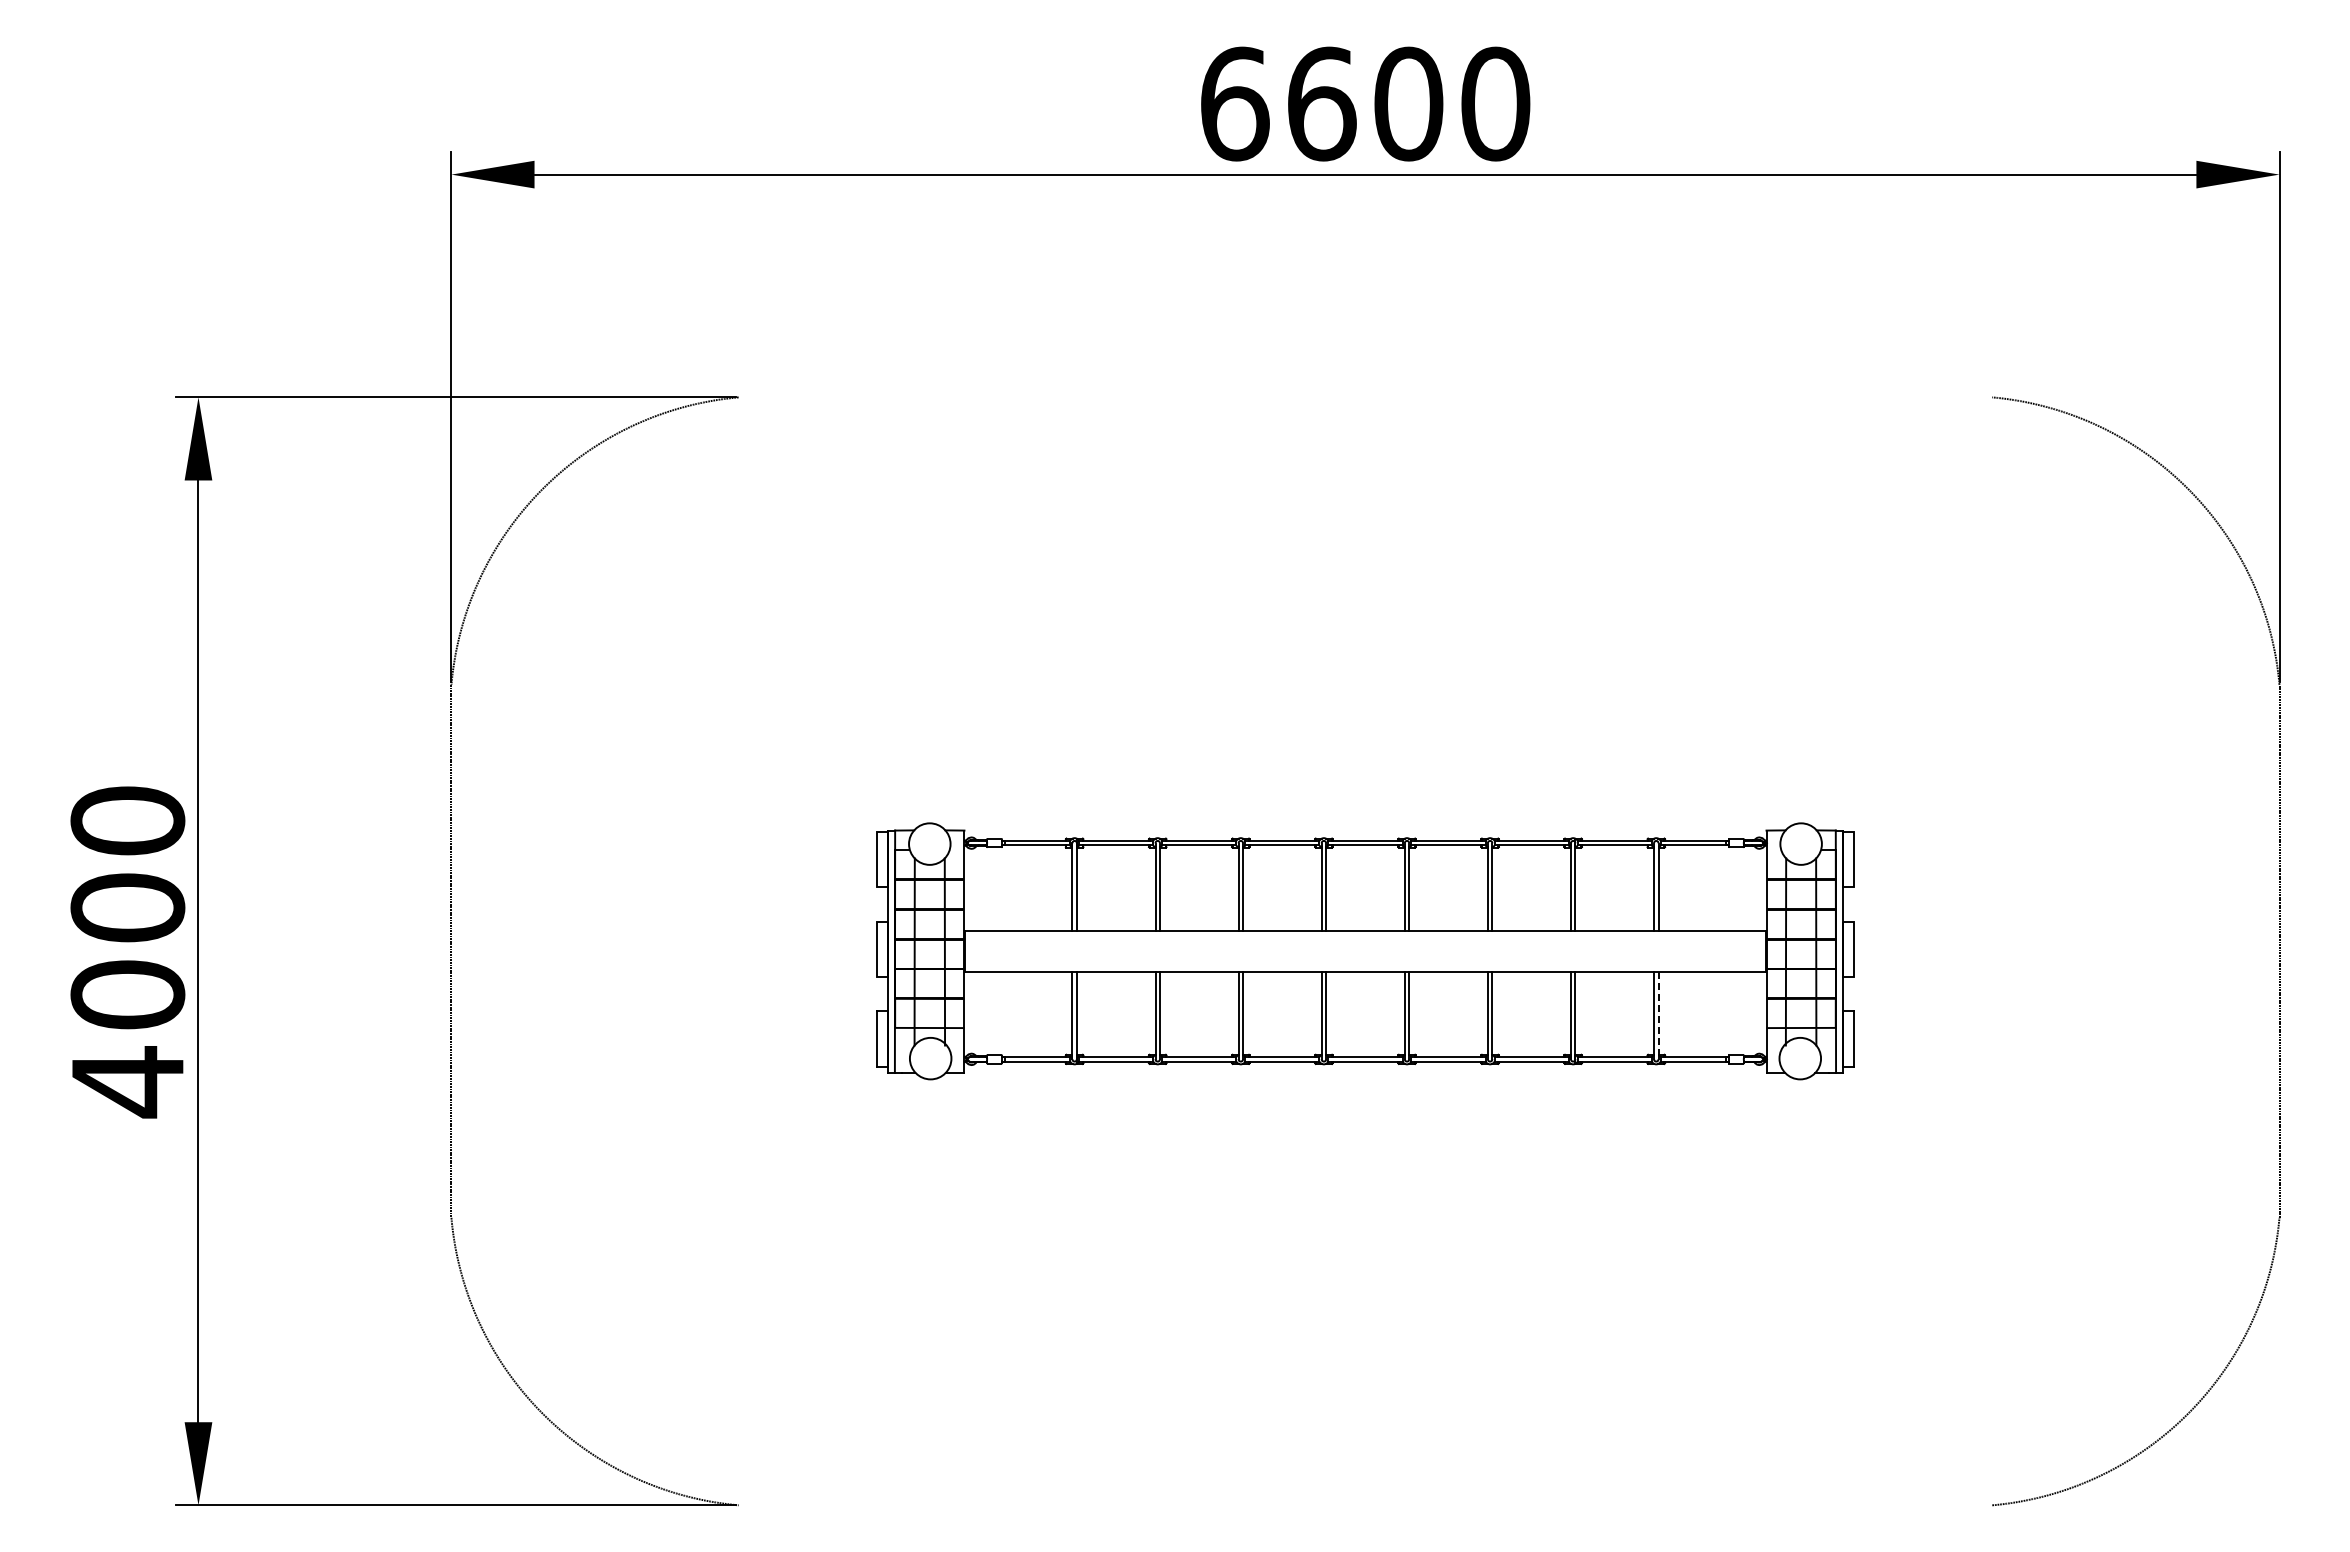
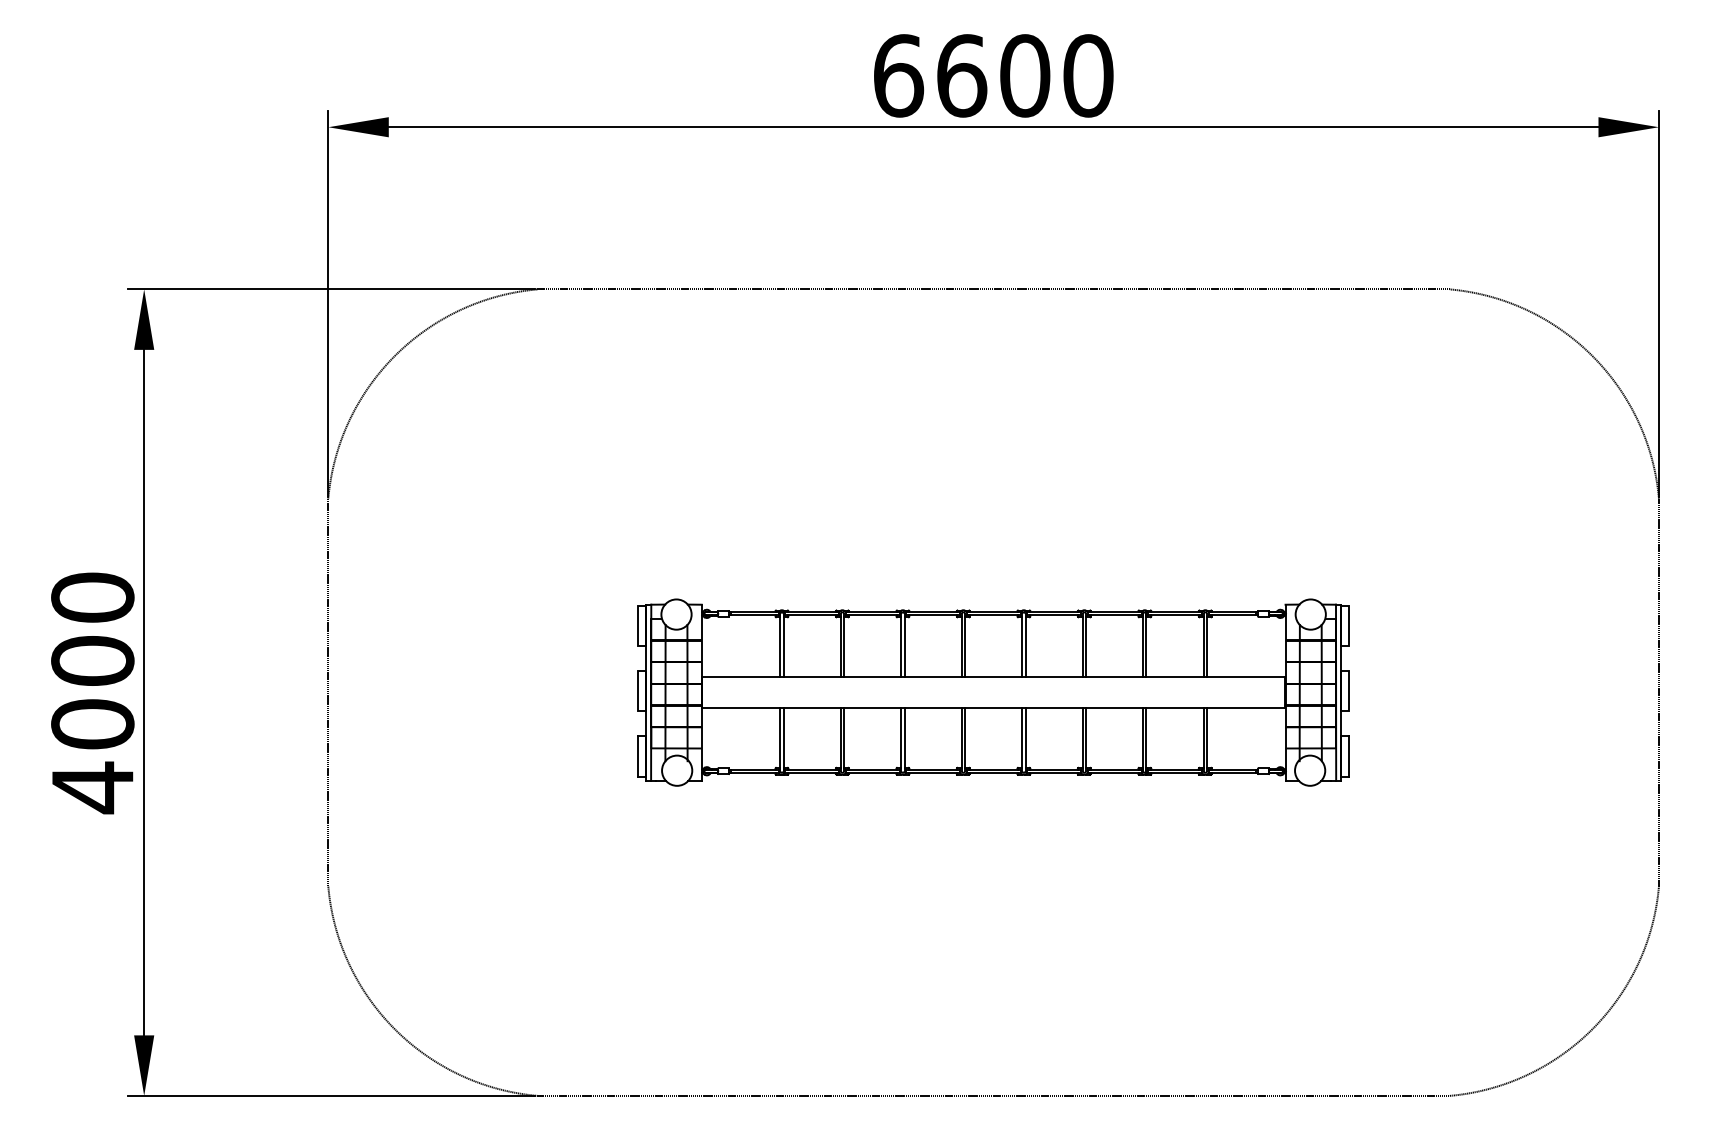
line: (1365, 397) -> (993, 289), added
line: (1658, 1013) -> (1206, 737), dashed -> solid
line: (1365, 1505) -> (993, 1096), added

